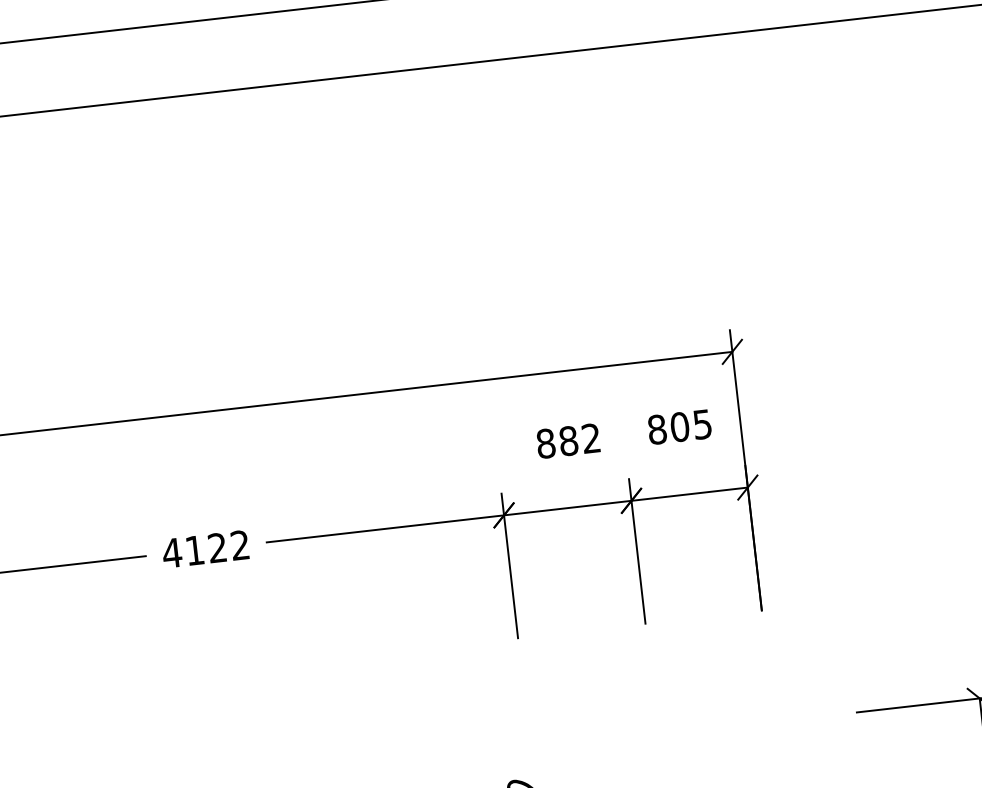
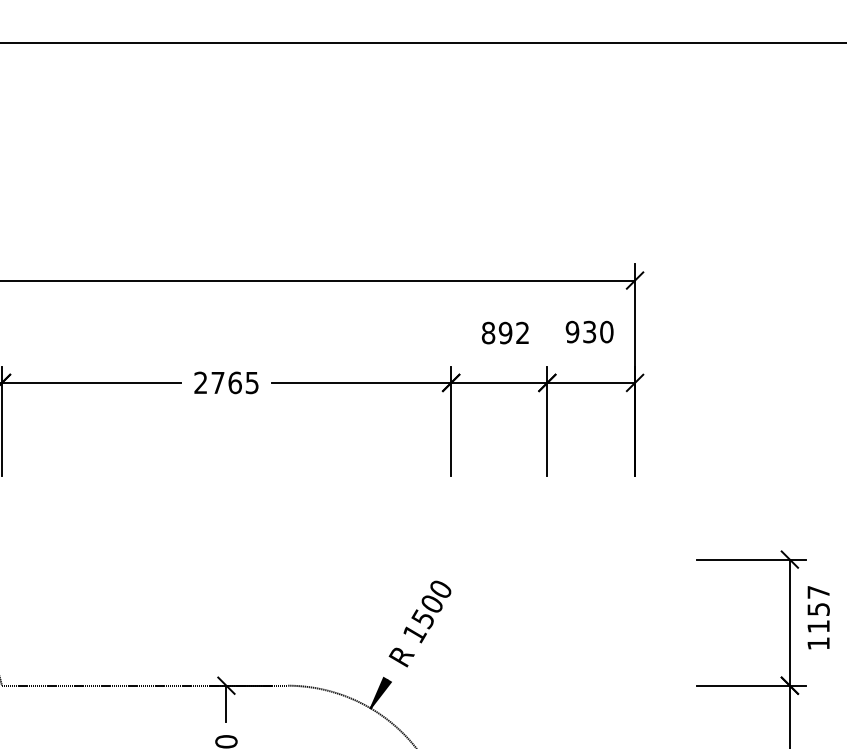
text: (679, 426) -> (589, 331), 805 -> 930
text: (568, 441) -> (505, 333), 882 -> 892
text: (204, 548) -> (225, 382), 4122 -> 2765

